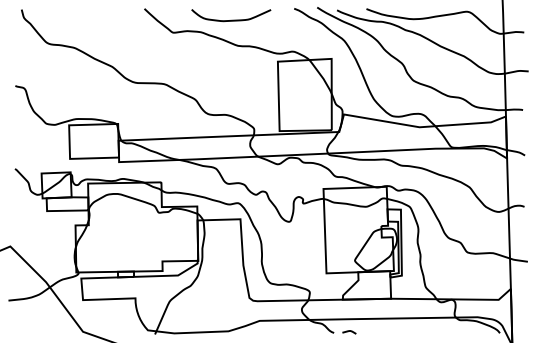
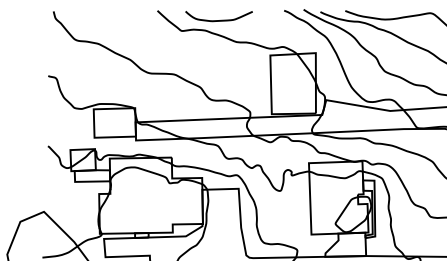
curve: (231, 19) -> (219, 19), moved

